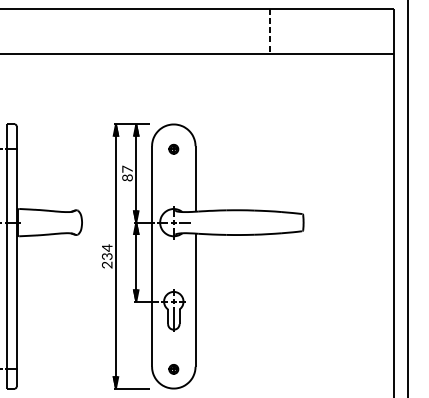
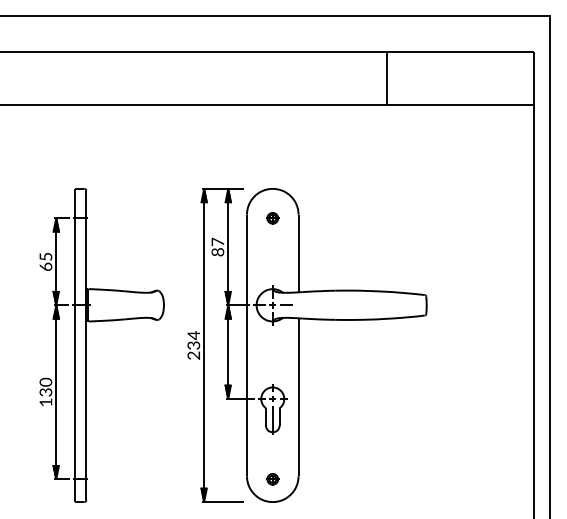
line: (269, 31) -> (386, 78), dashed -> solid

